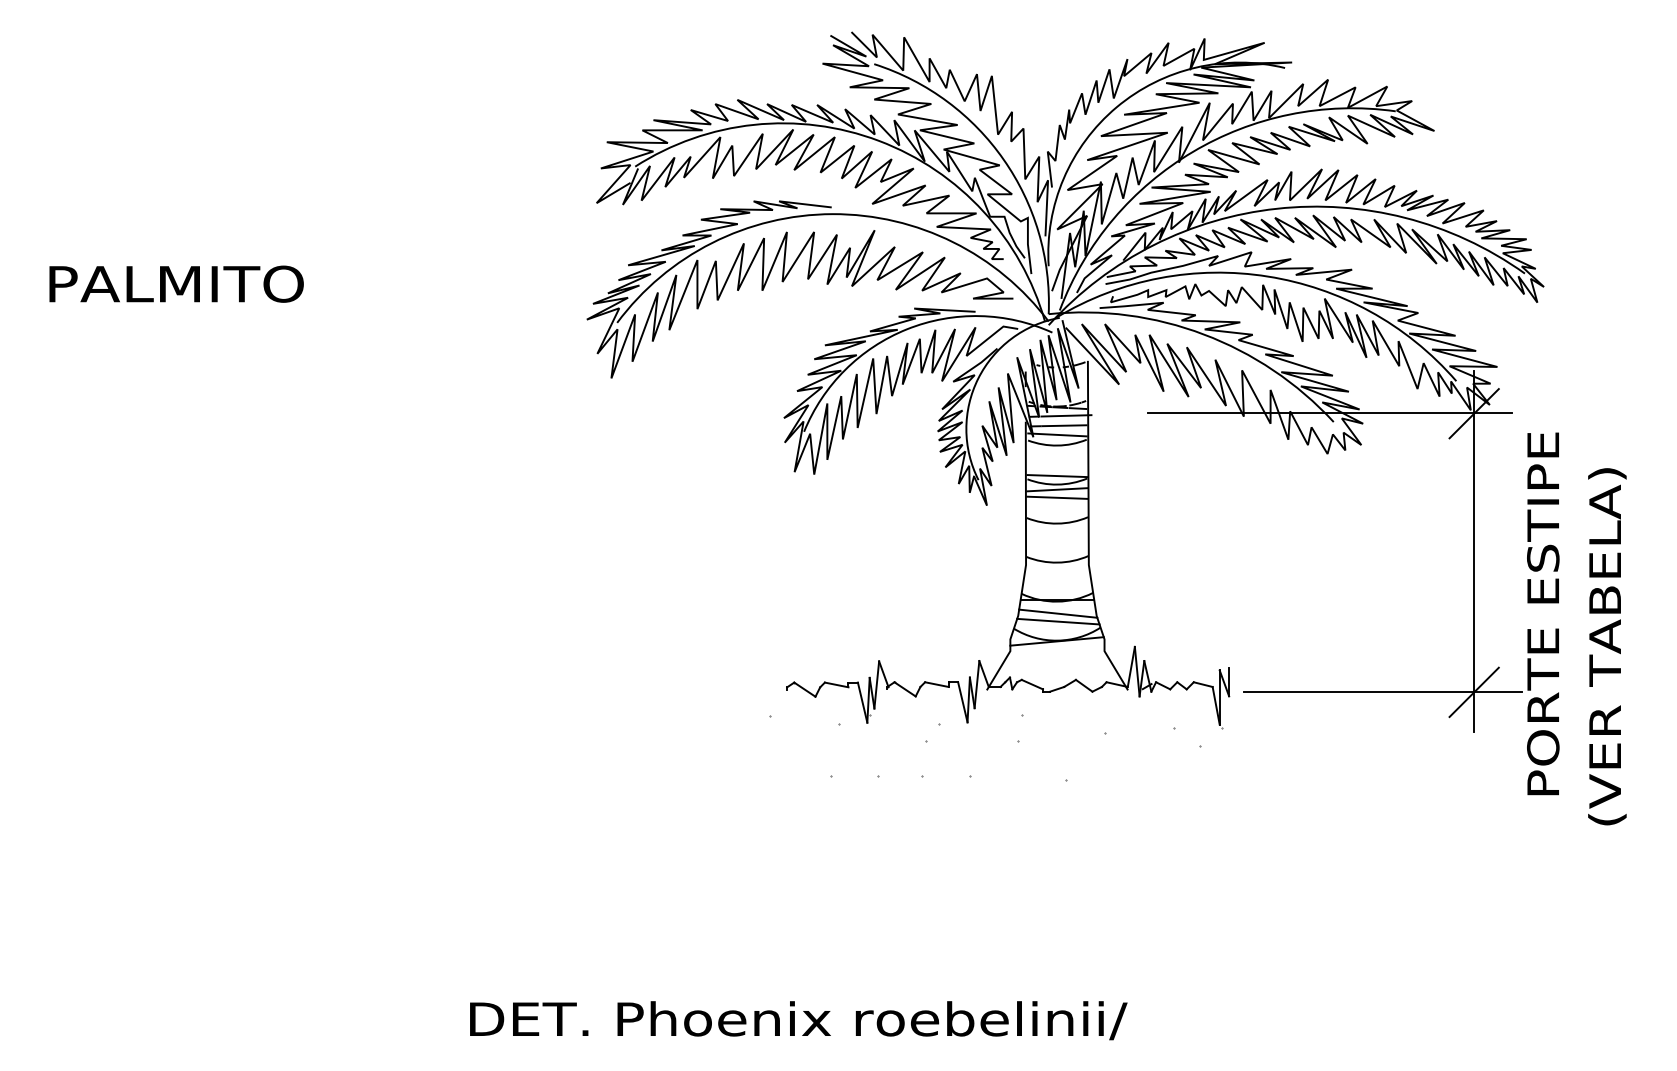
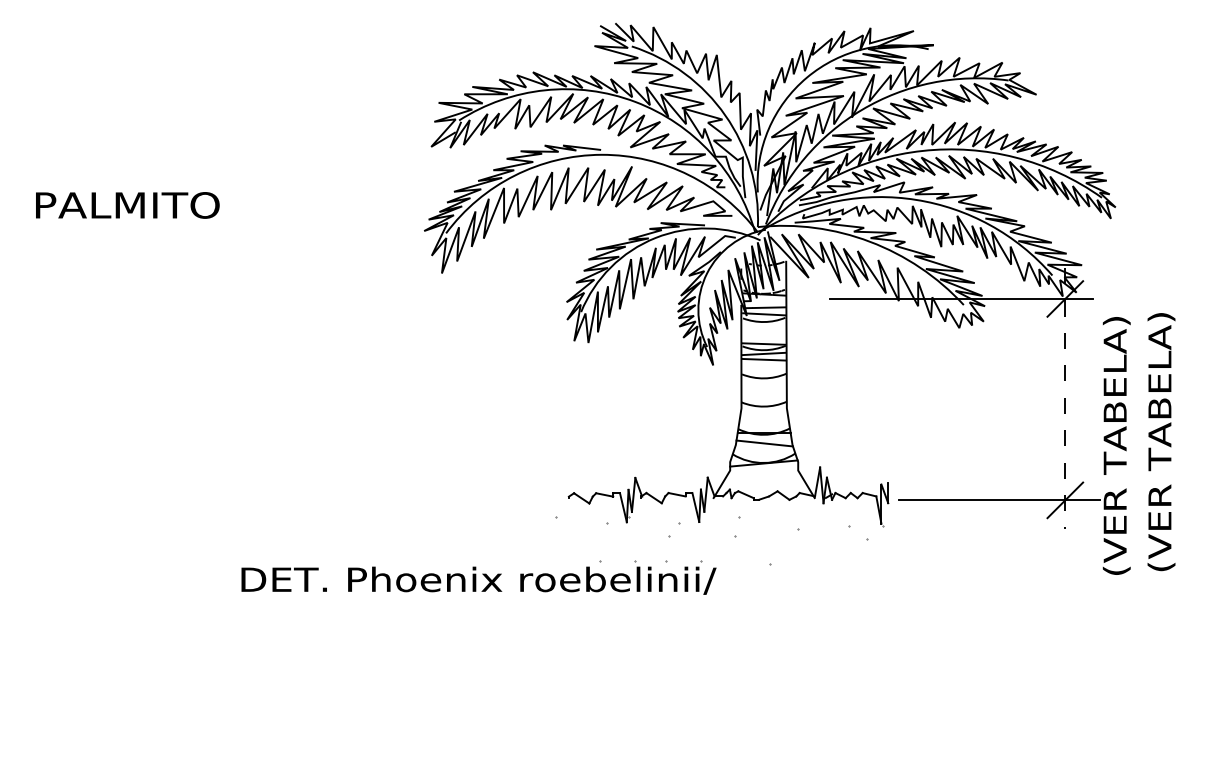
line: (1066, 415) -> (770, 300), removed
line: (1474, 551) -> (1065, 398), solid -> dashed
text: (1545, 613) -> (1116, 443), PORTE ESTIPE -> (VER TABELA)
line: (1058, 621) -> (764, 449), removed
text: (1607, 646) -> (1161, 441), moved
text: (798, 1020) -> (478, 580), moved

